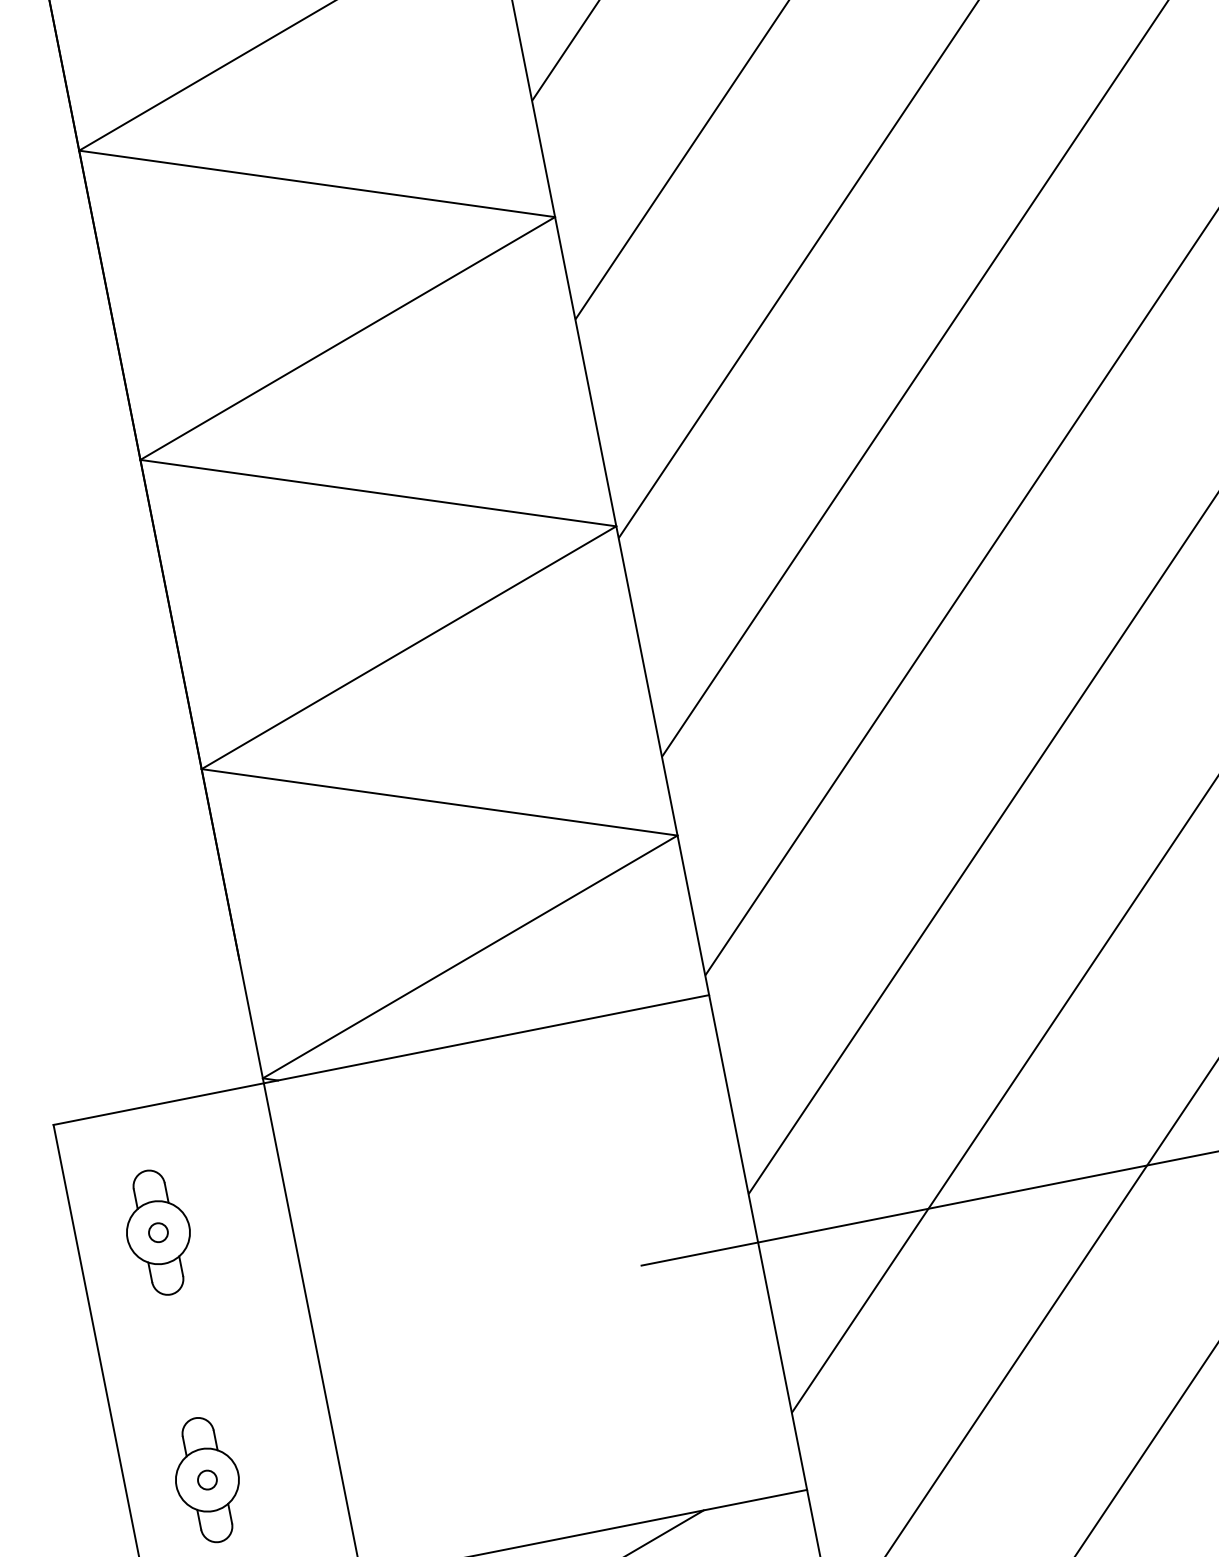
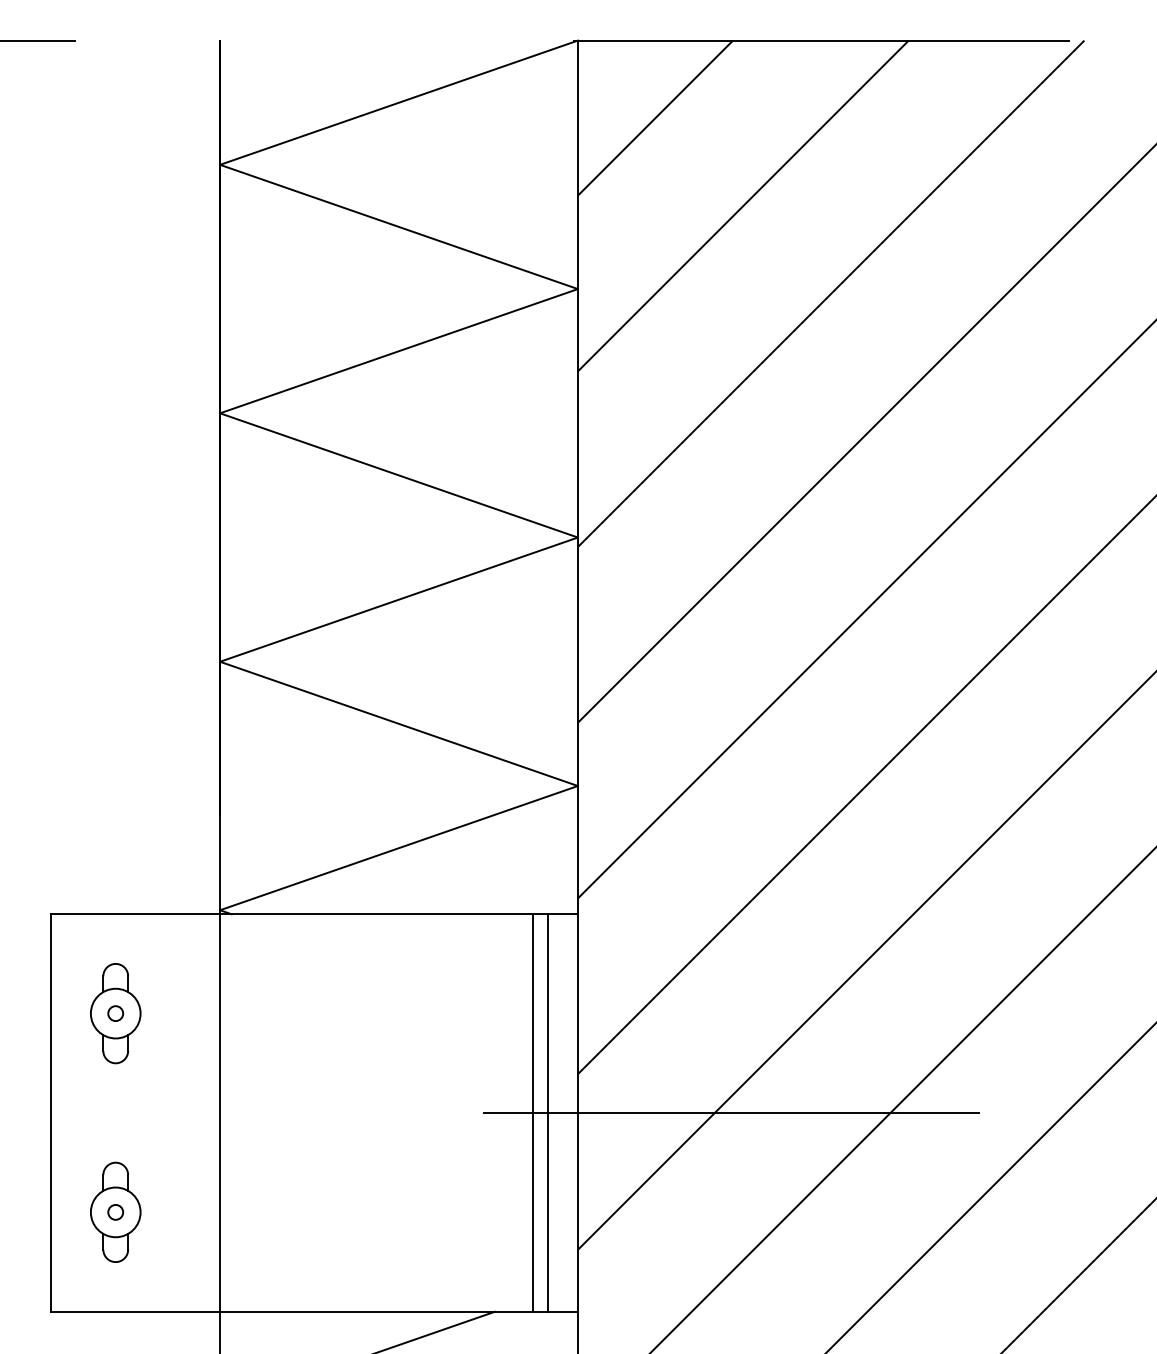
line: (721, 1249) -> (548, 1112), added
line: (702, 1252) -> (533, 1112), added

